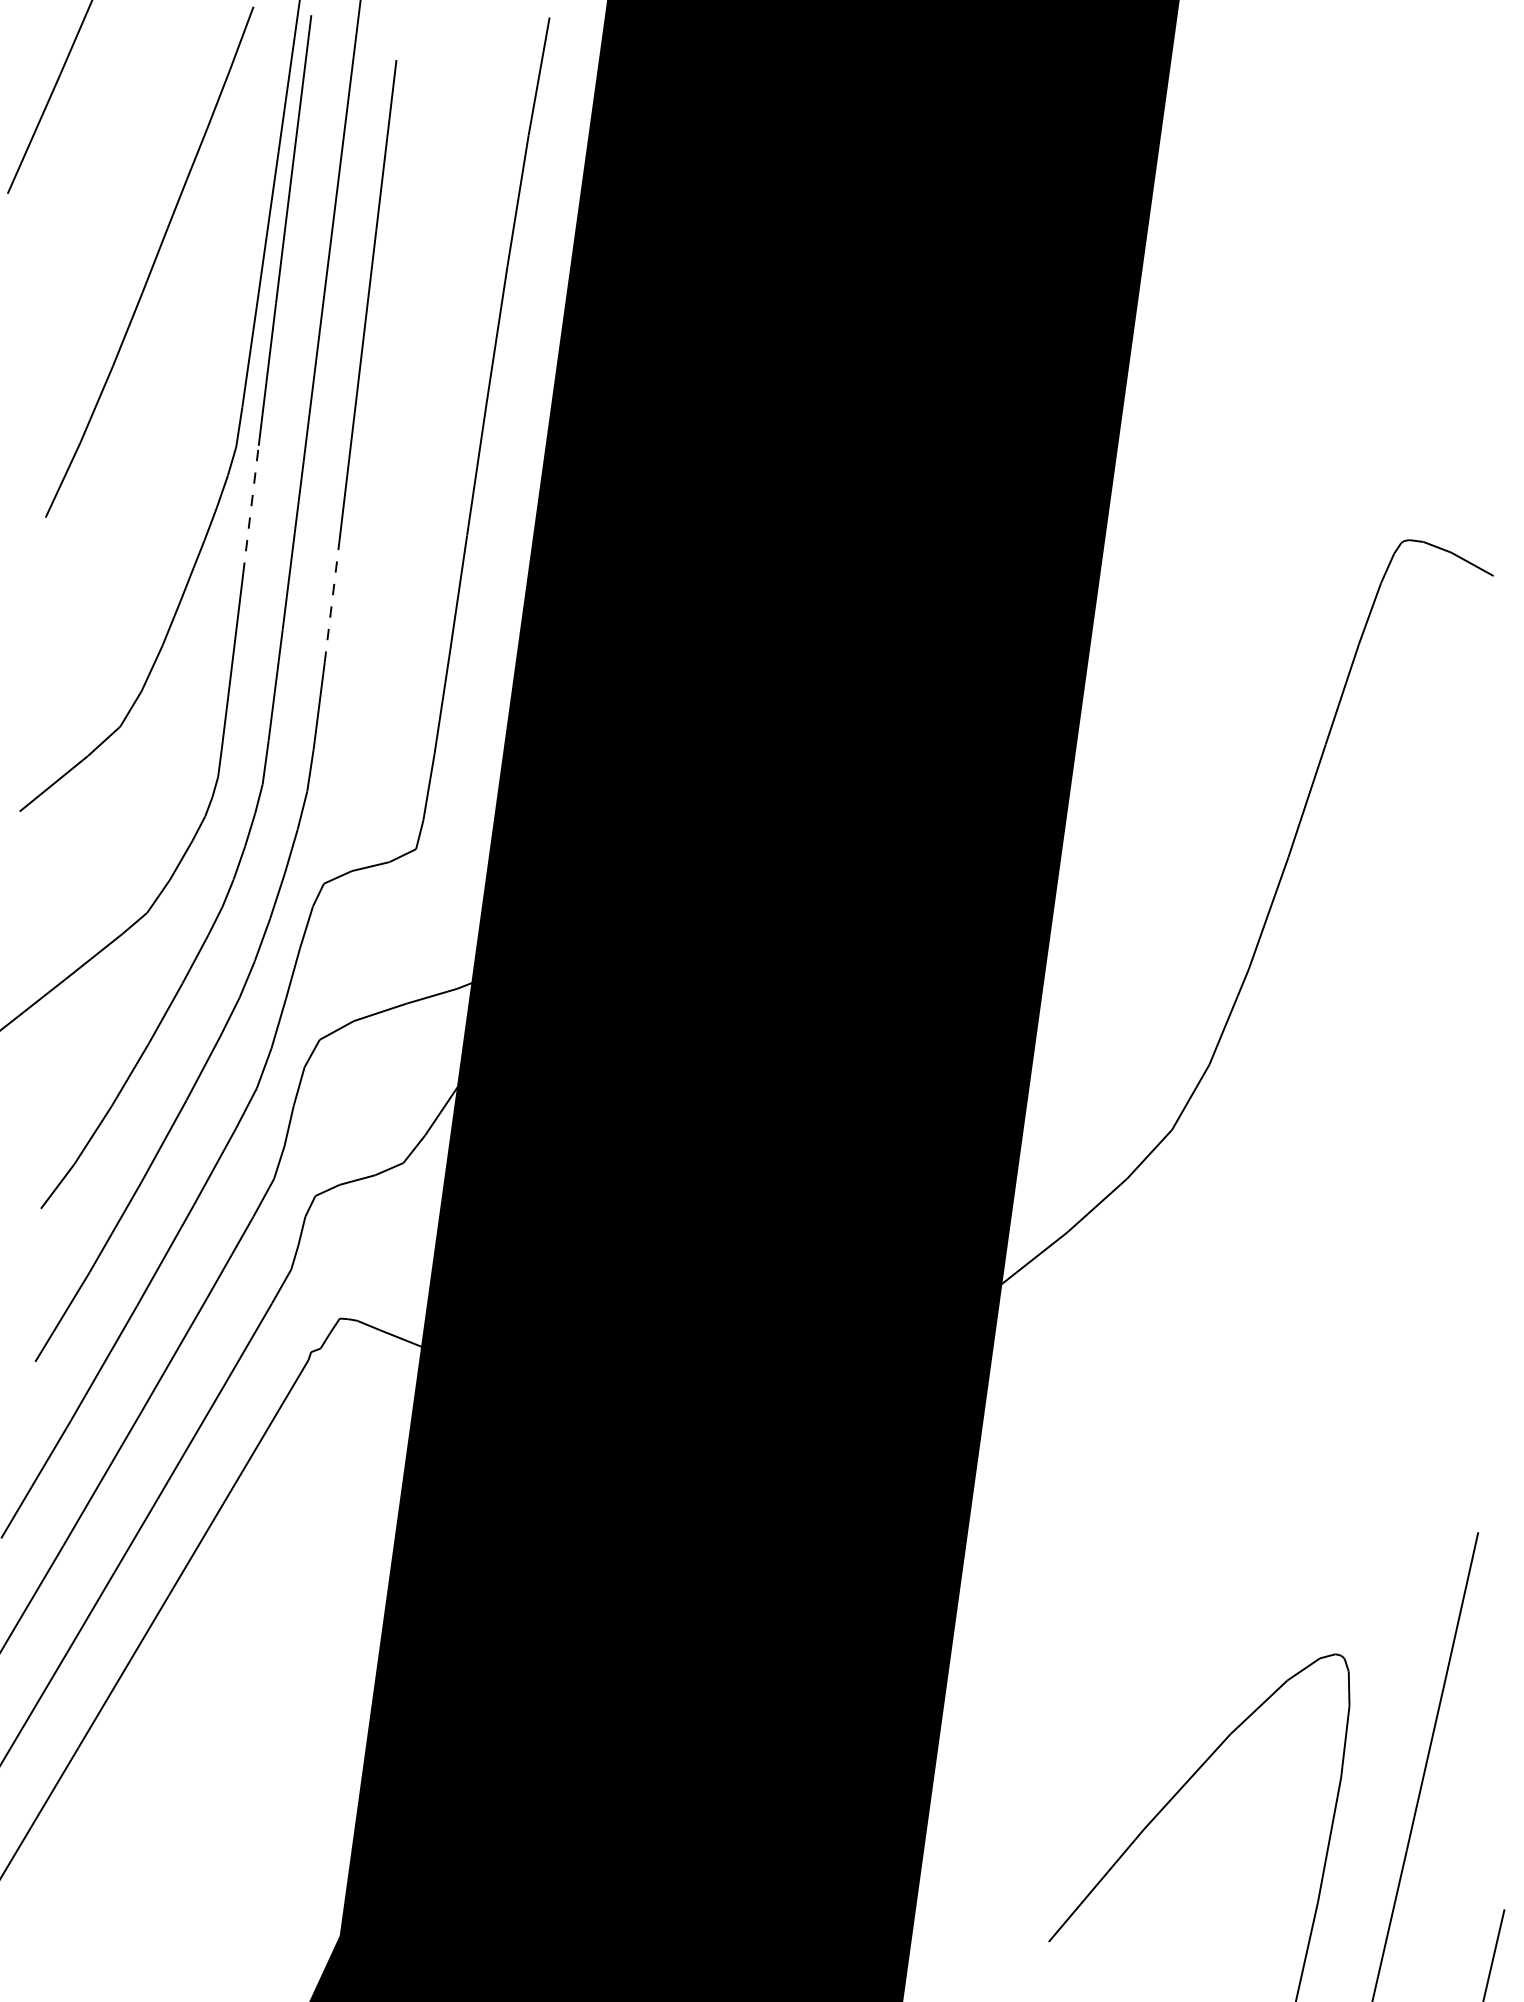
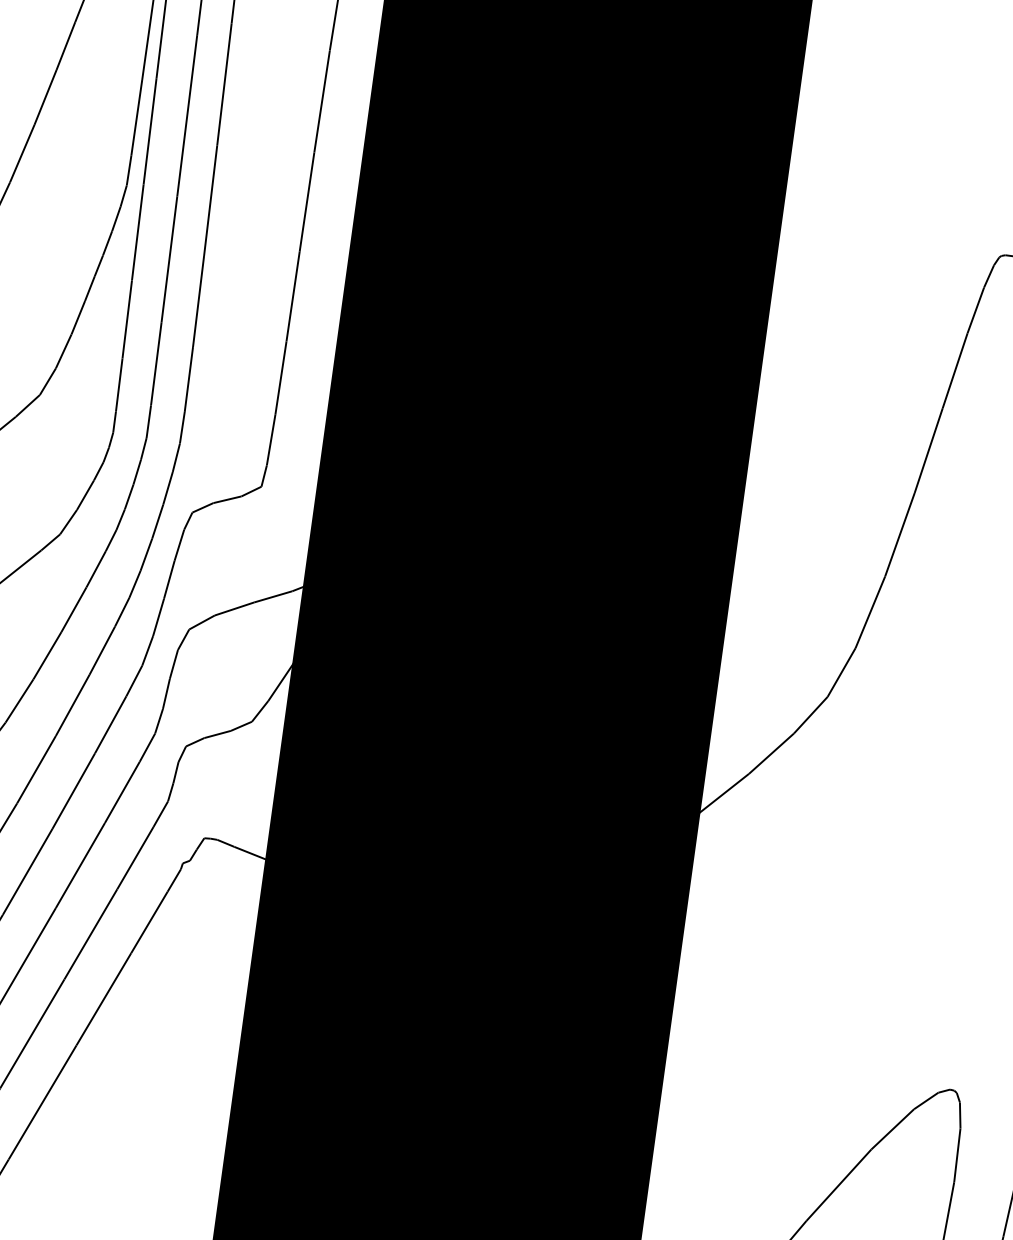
line: (251, 509) -> (138, 232), dashed -> solid
line: (332, 601) -> (198, 301), dashed -> solid

